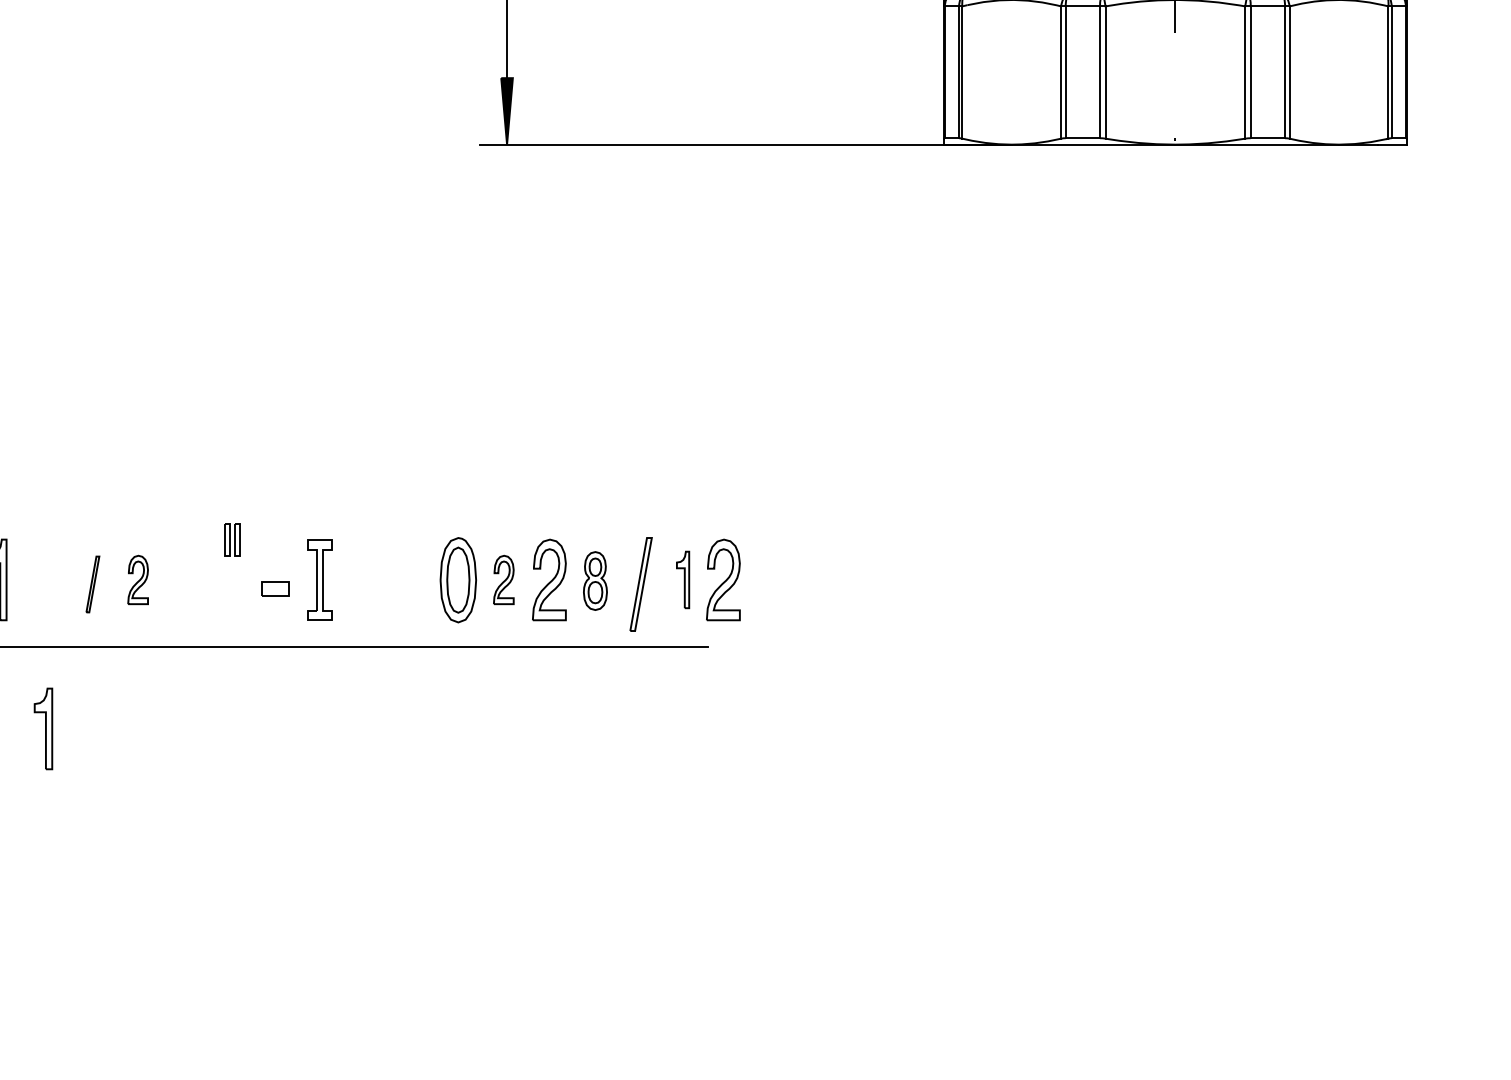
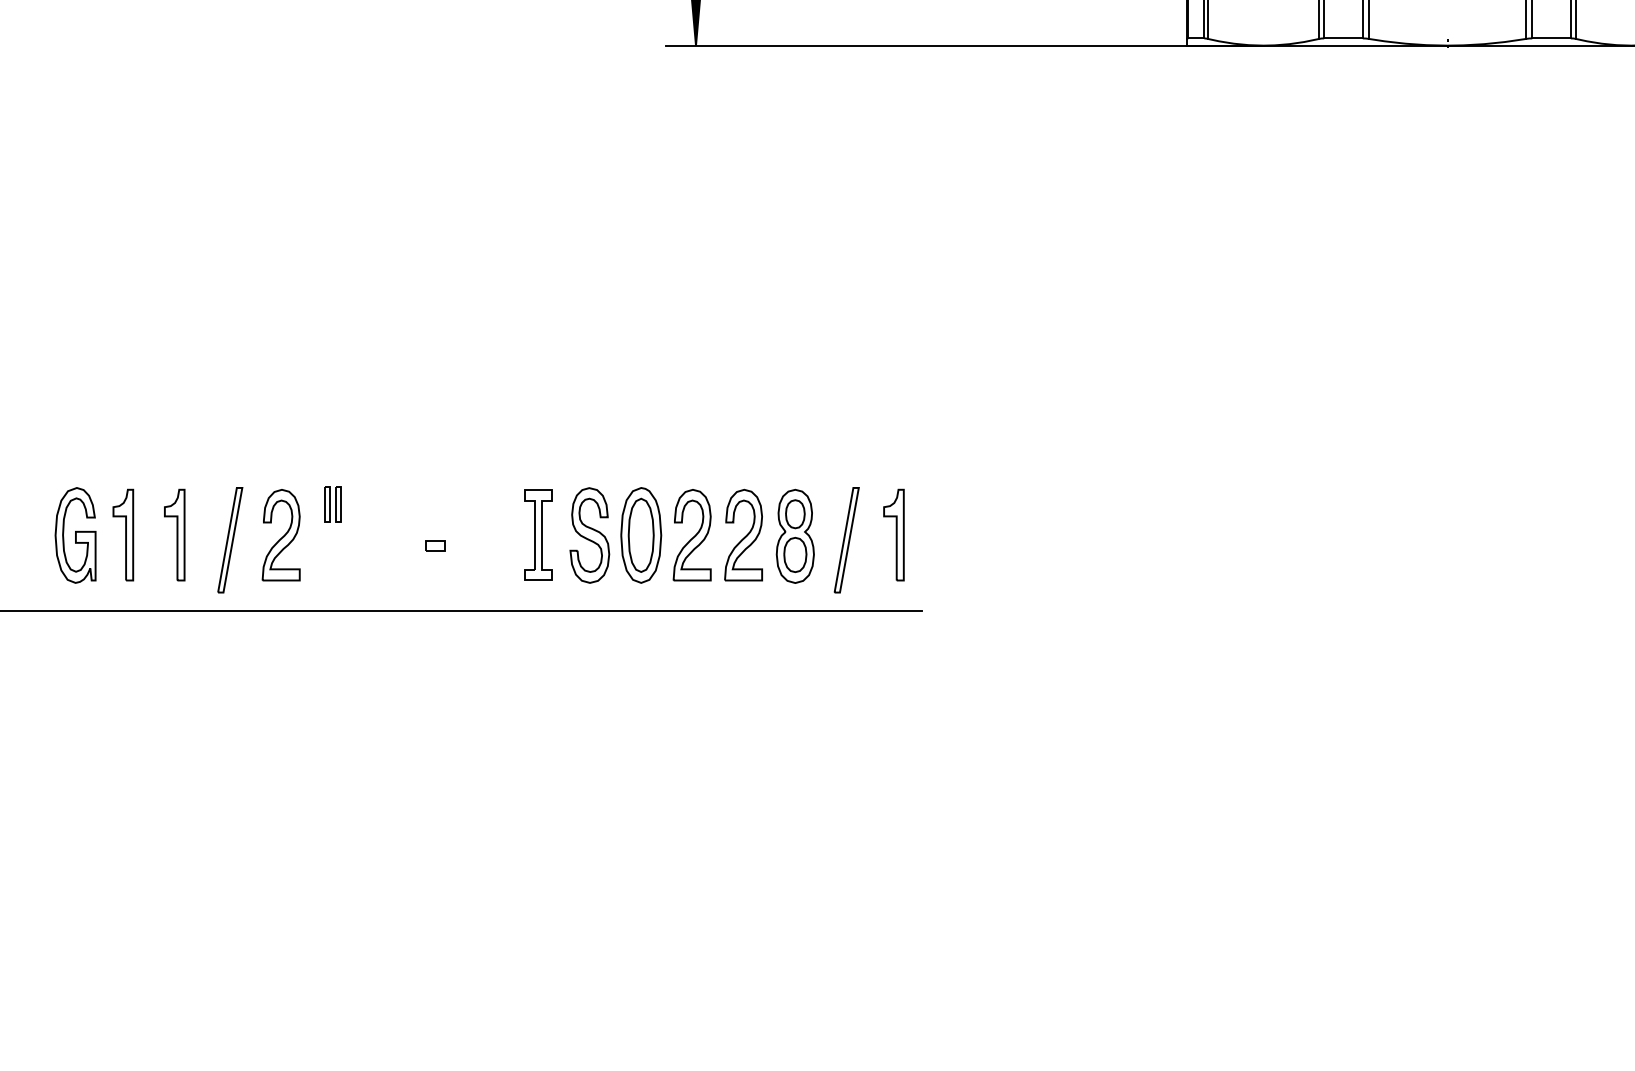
part: (232, 539) -> (333, 504), moved
part: (137, 579) -> (280, 534), size x1.67
part: (319, 579) -> (537, 534), moved
part: (503, 579) -> (691, 534), size x1.67
part: (682, 579) -> (893, 534), size x1.43
part: (723, 579) -> (939, 534), removed
part: (412, 580) -> (589, 535), added
part: (595, 580) -> (795, 535), size x1.43
part: (92, 584) -> (229, 540), size x1.67
part: (275, 589) -> (435, 545), size x0.62
part: (43, 728) -> (174, 534), moved

